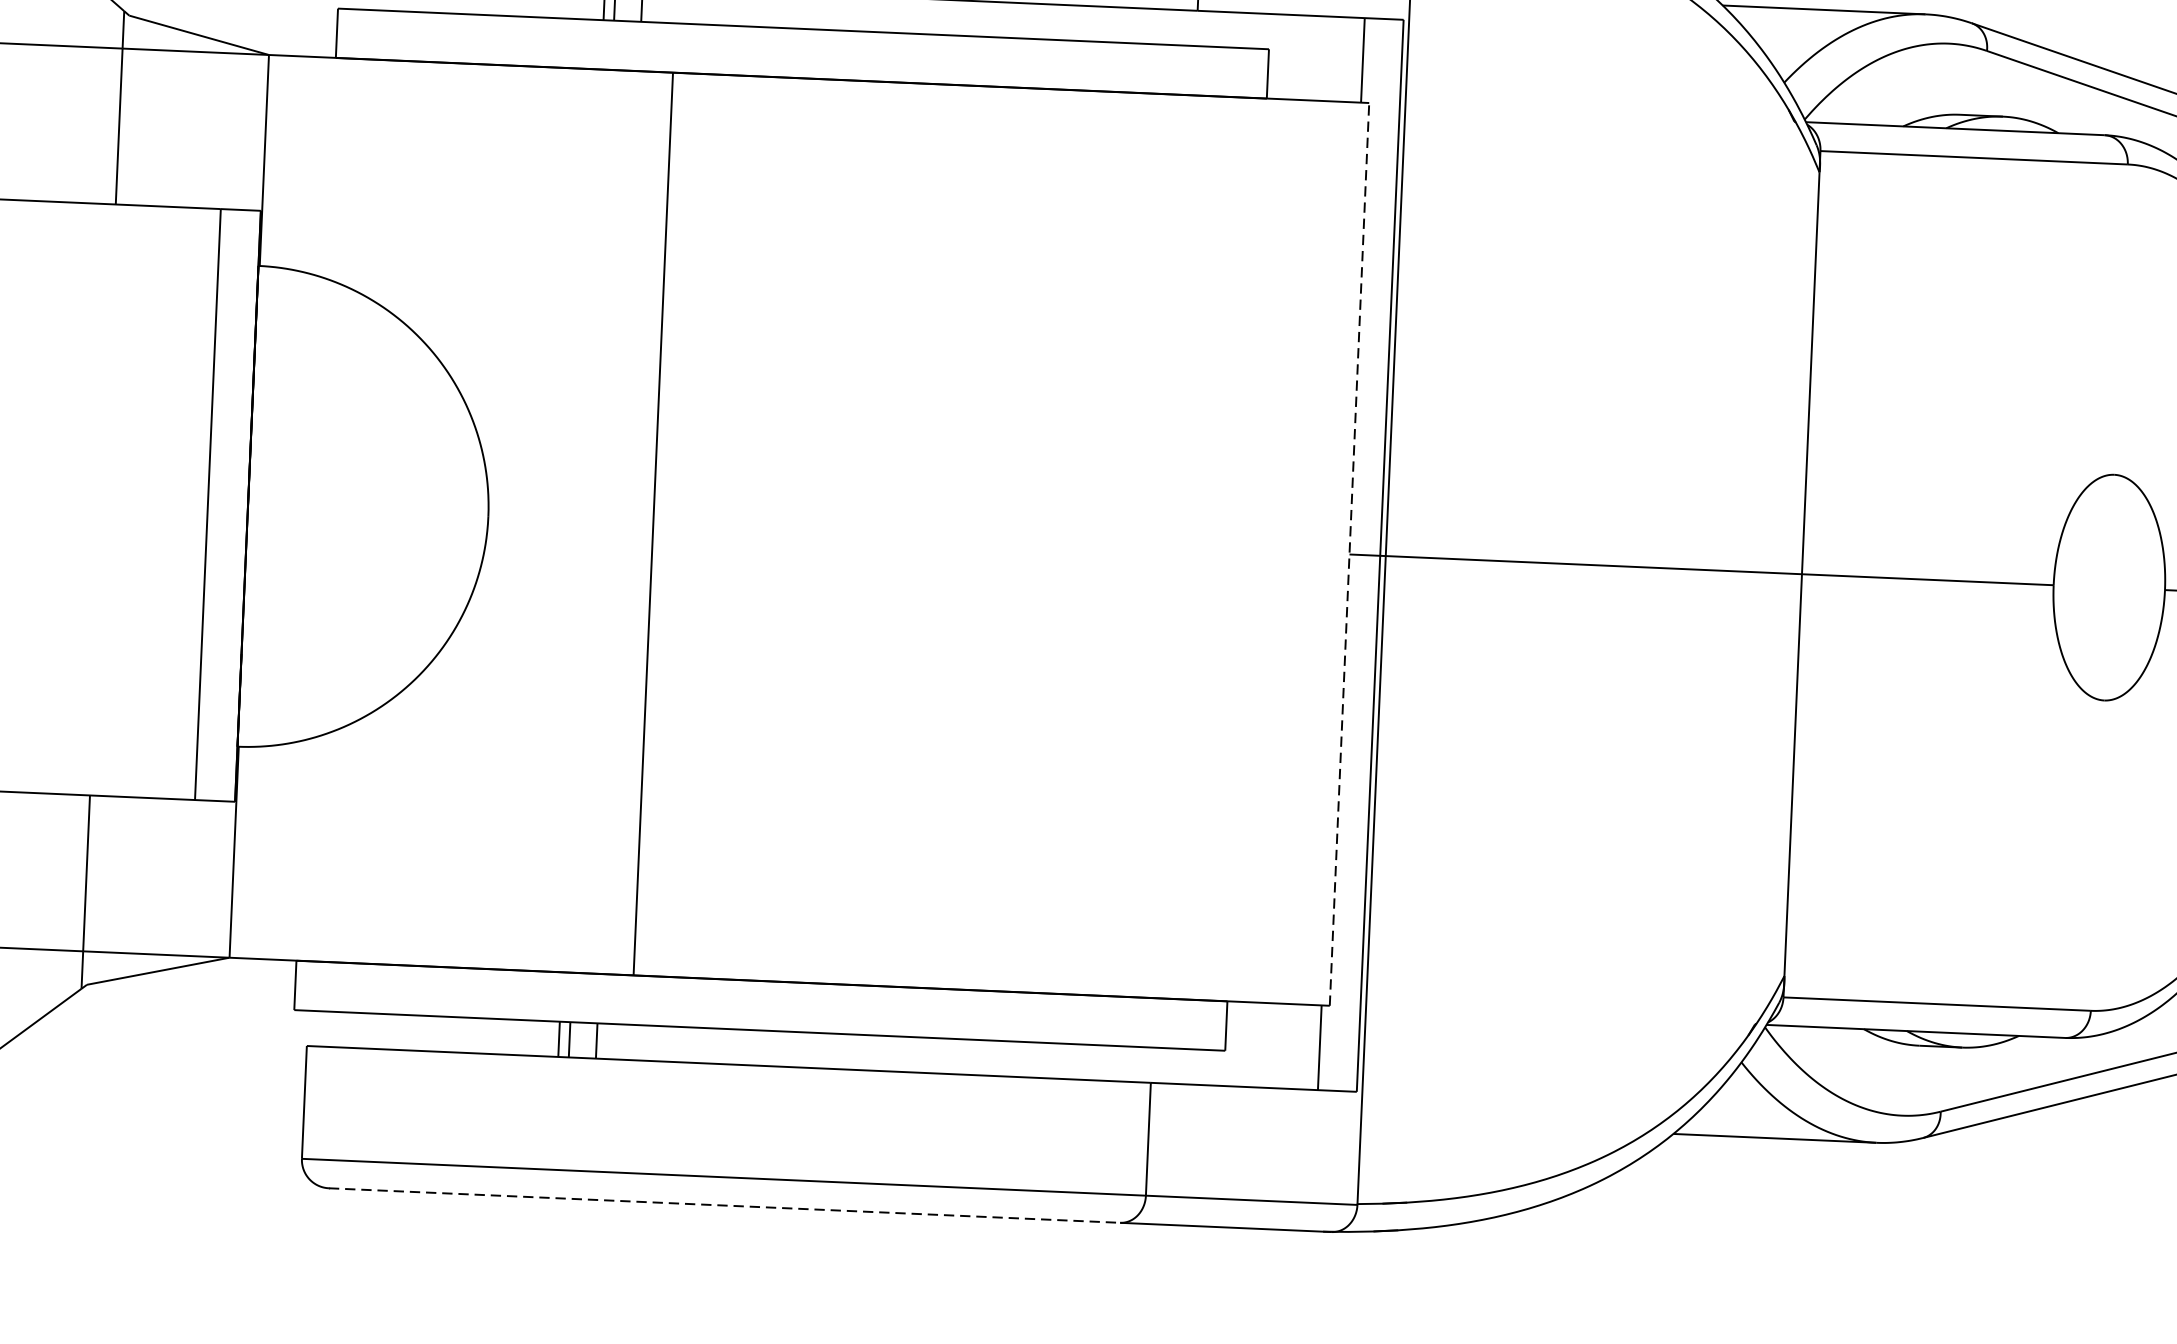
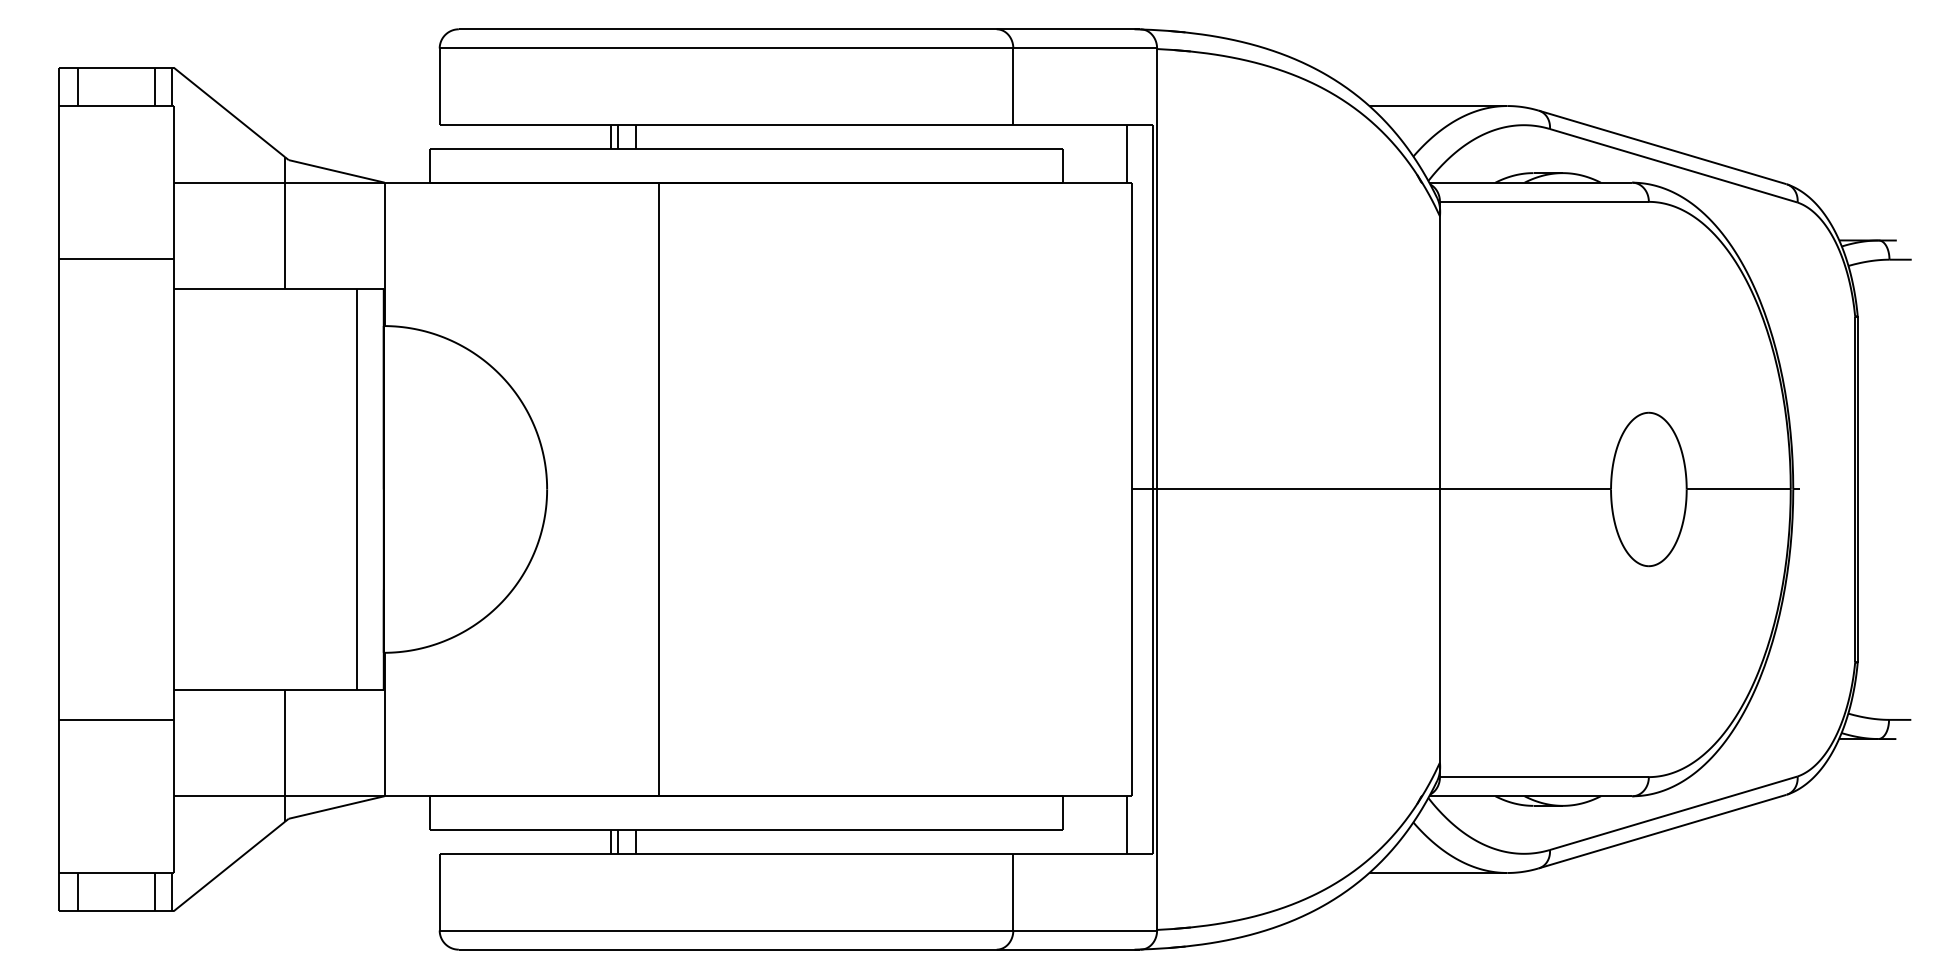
line: (1349, 554) -> (1132, 489), dashed -> solid
line: (724, 1205) -> (727, 949), dashed -> solid

